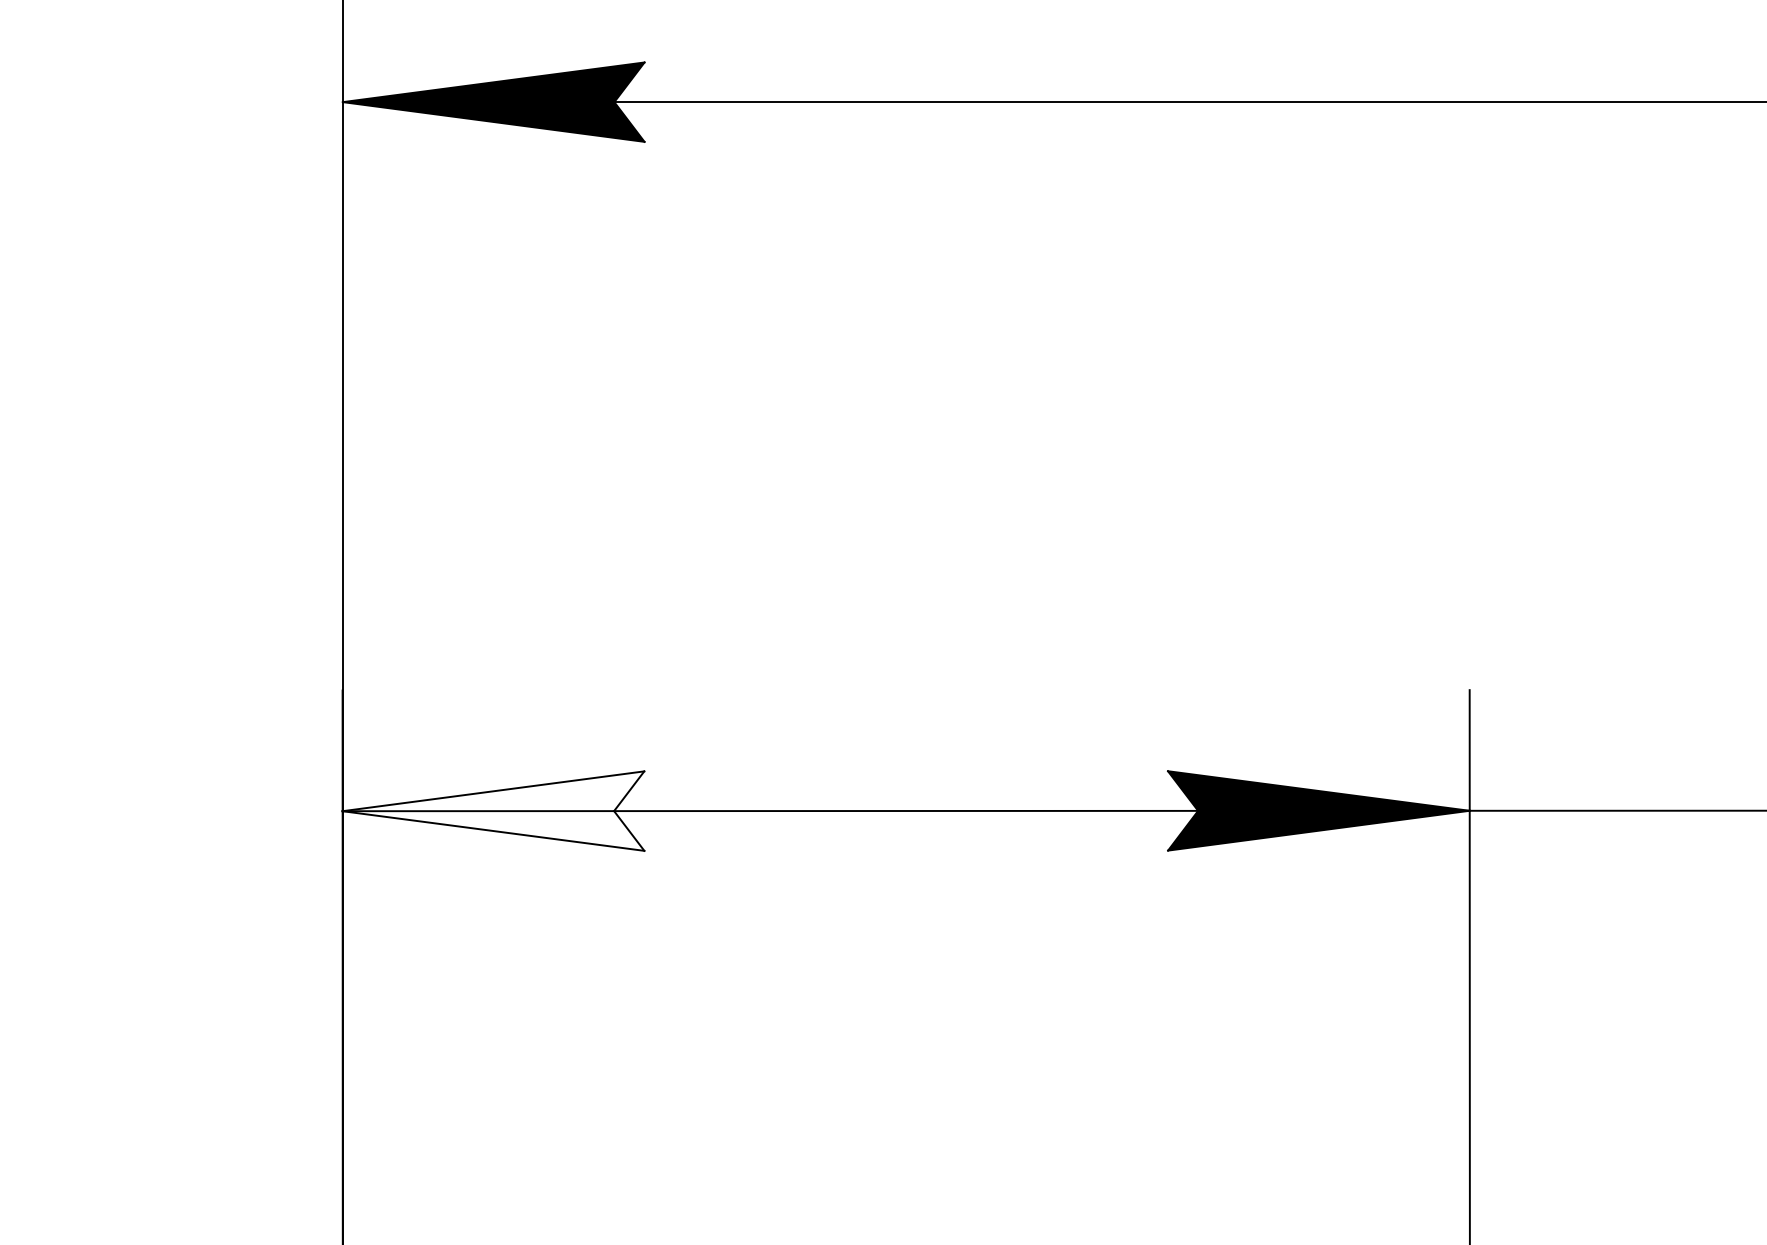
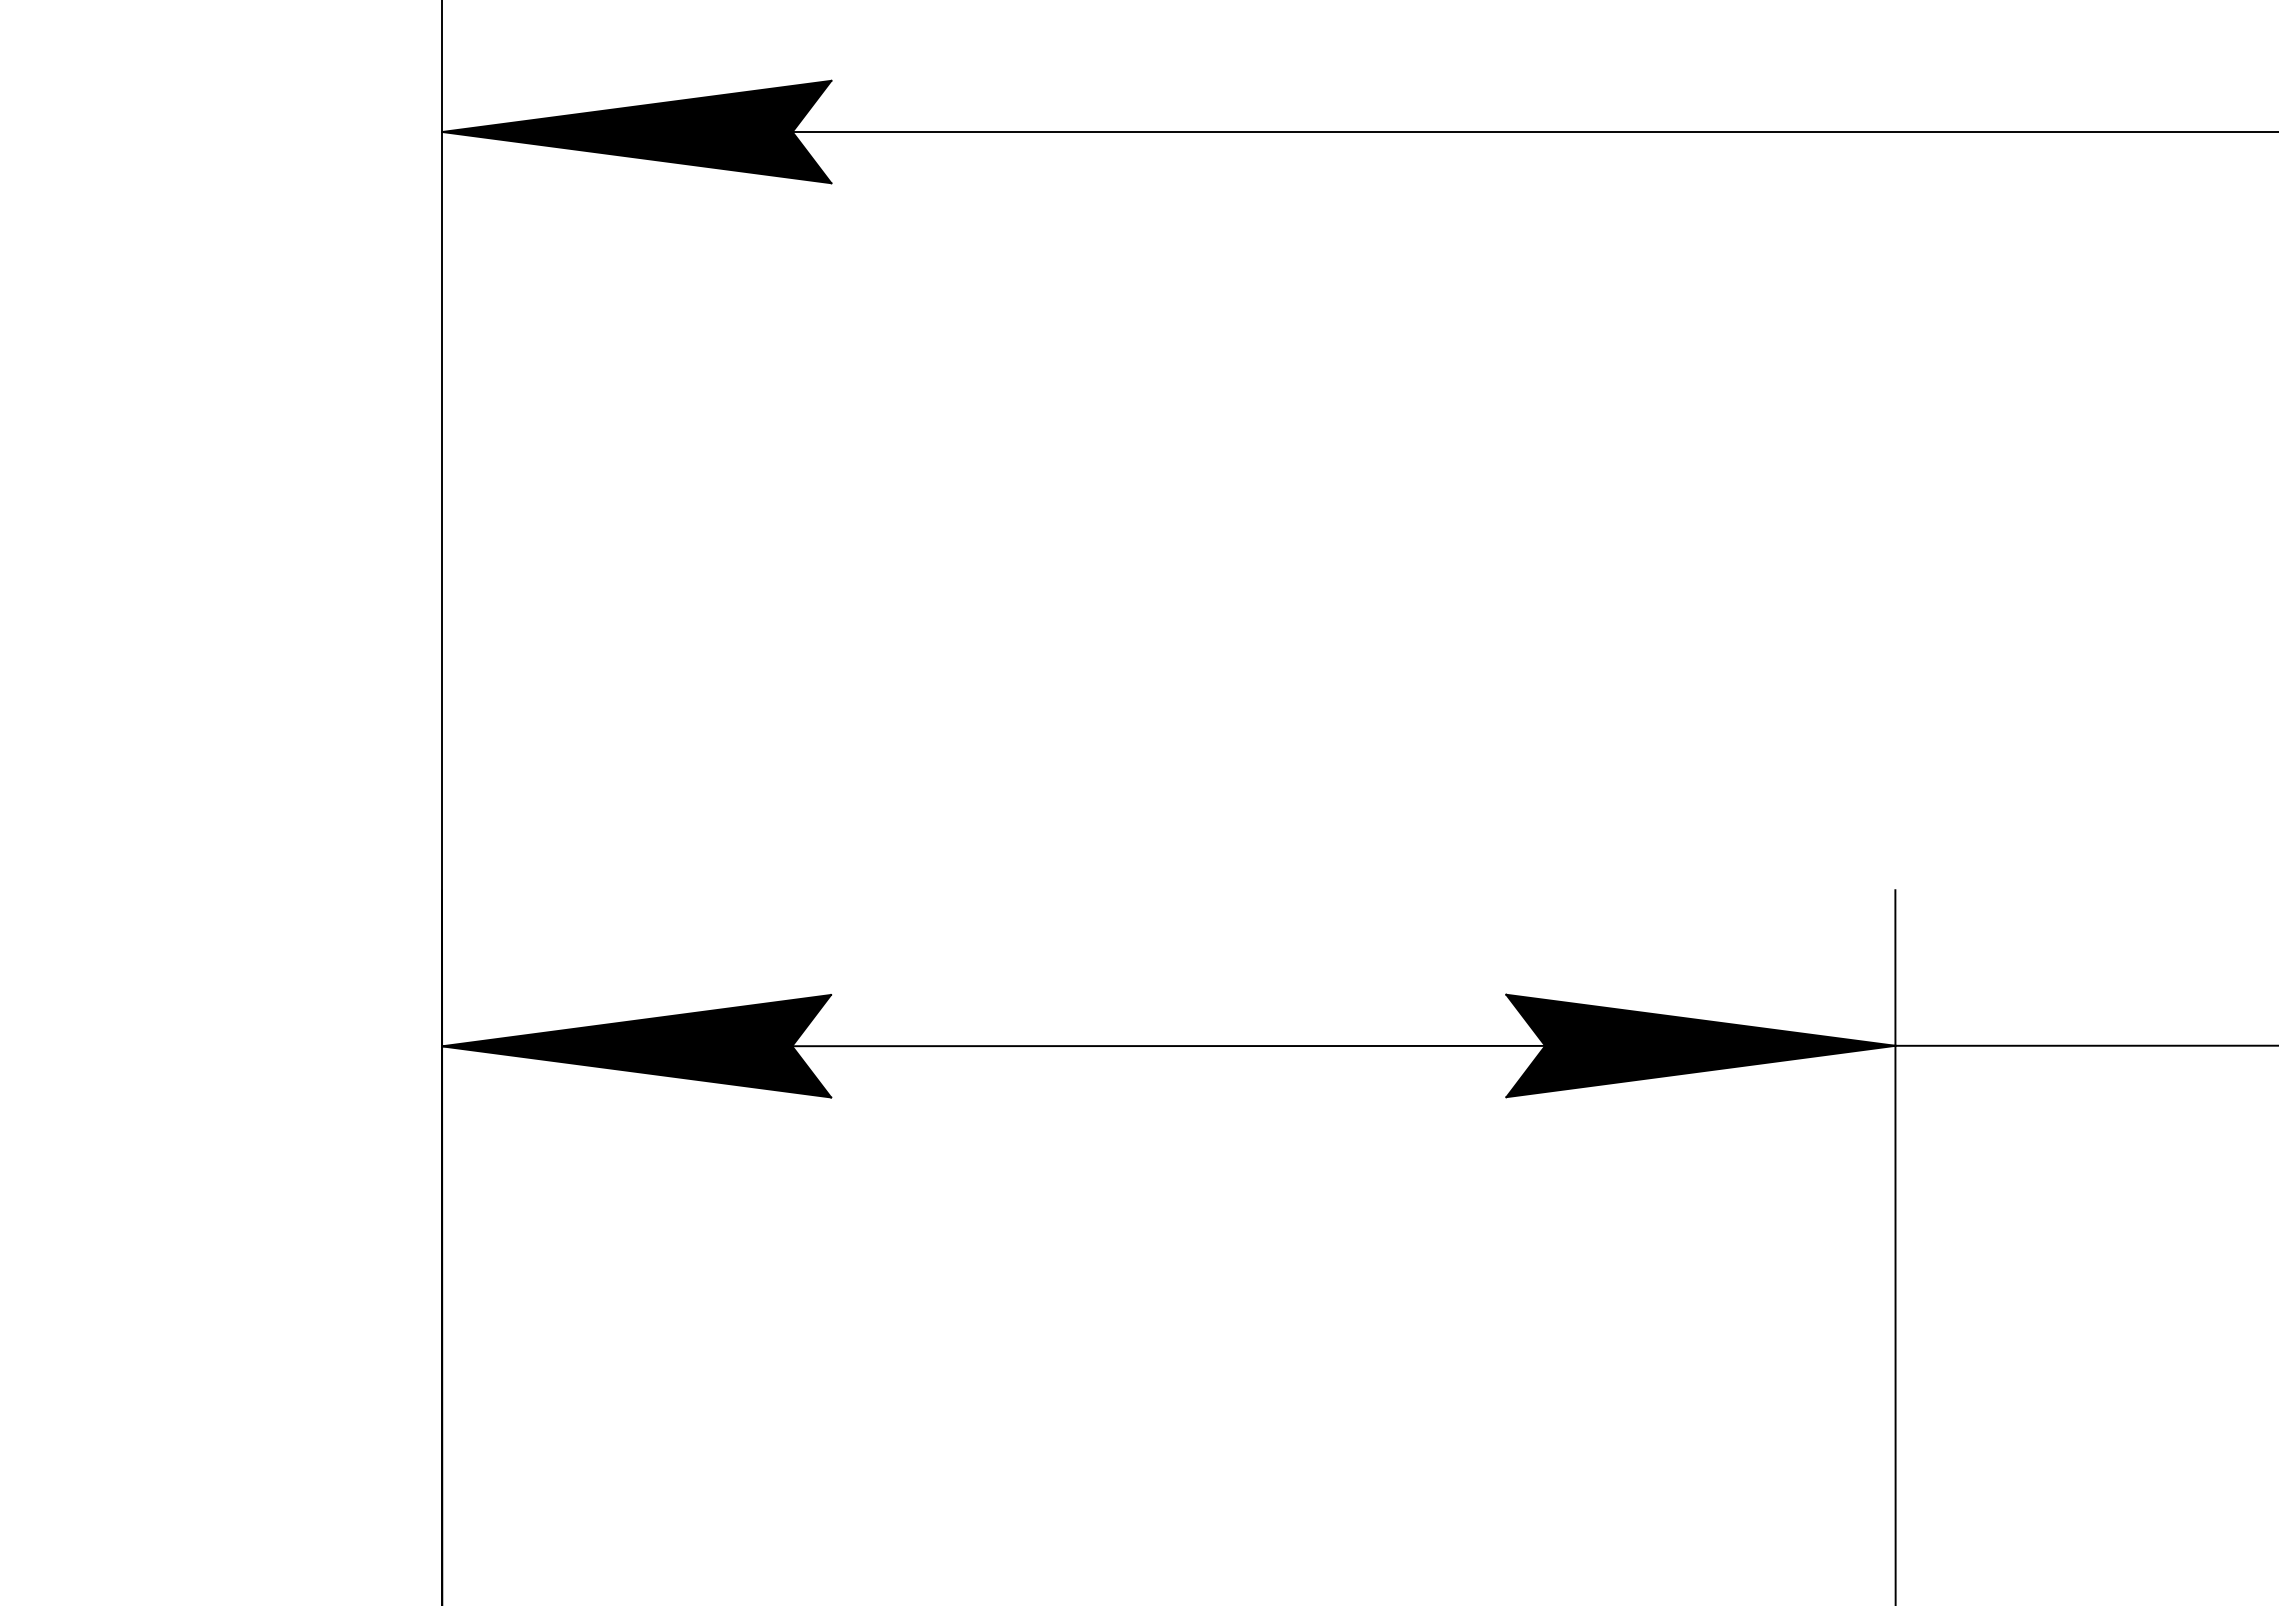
fill: (493, 810) -> (636, 1045), added

